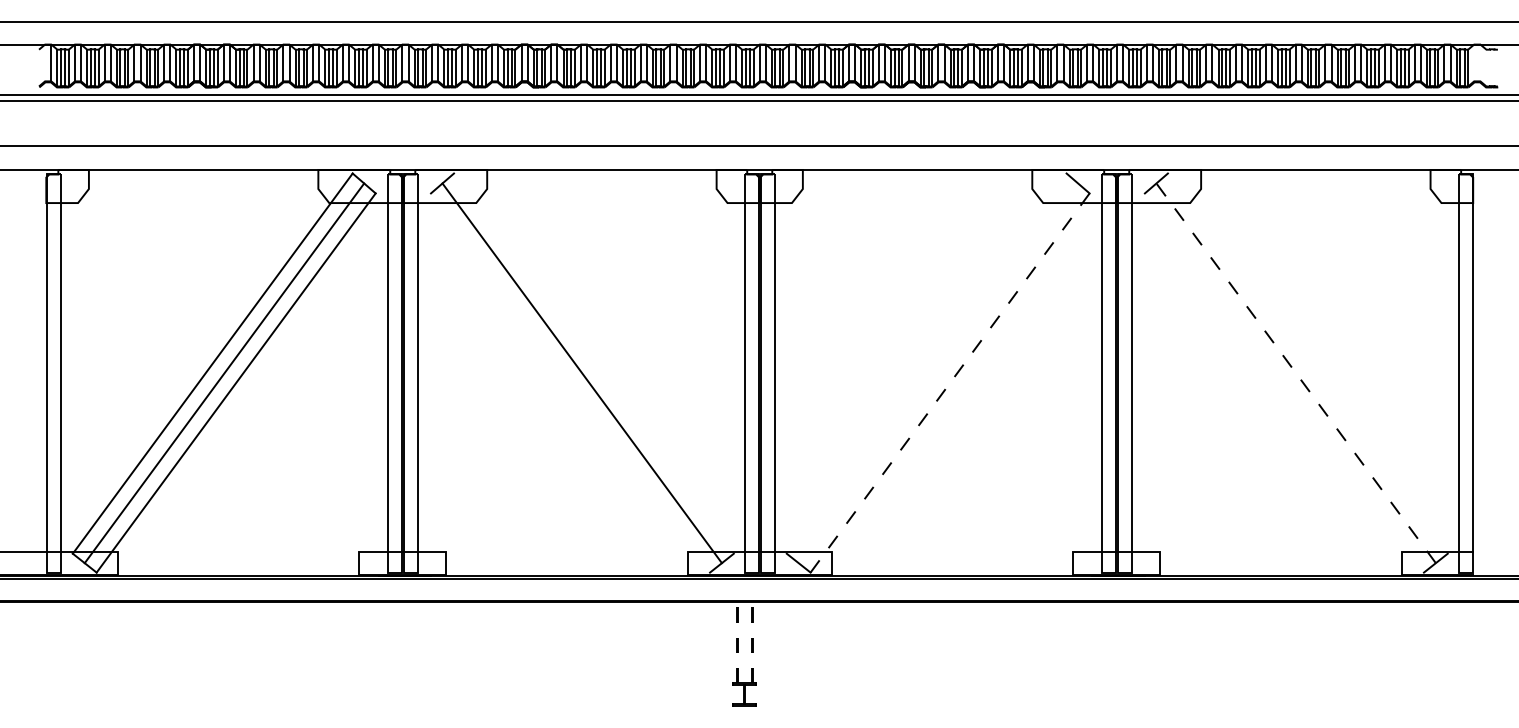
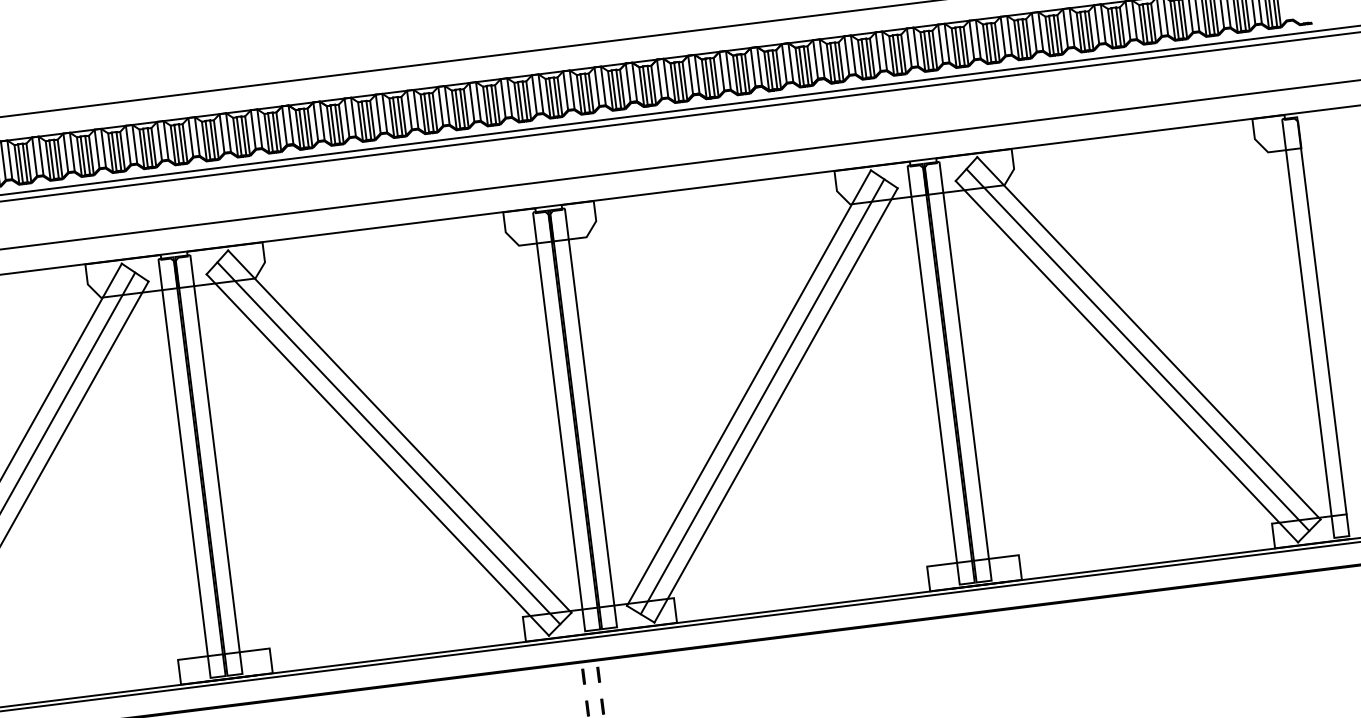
line: (593, 363) -> (399, 431), added
line: (926, 363) -> (748, 388), added
line: (1307, 363) -> (1148, 338), added
line: (938, 373) -> (762, 396), added
line: (1296, 373) -> (1138, 350), dashed -> solid
line: (570, 382) -> (377, 454), added
line: (950, 382) -> (776, 404), dashed -> solid
line: (1283, 382) -> (1125, 361), added

